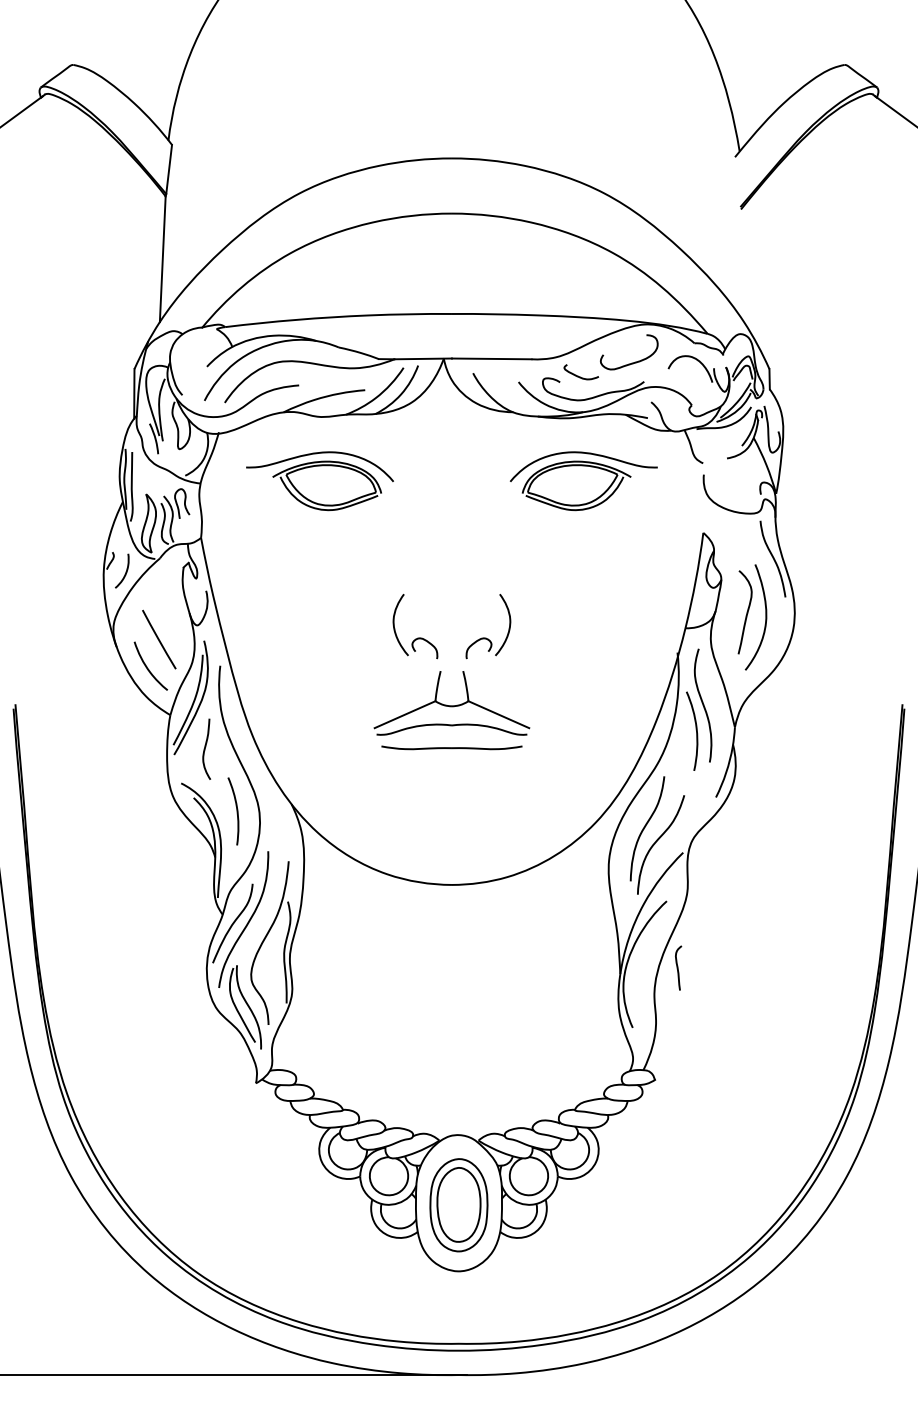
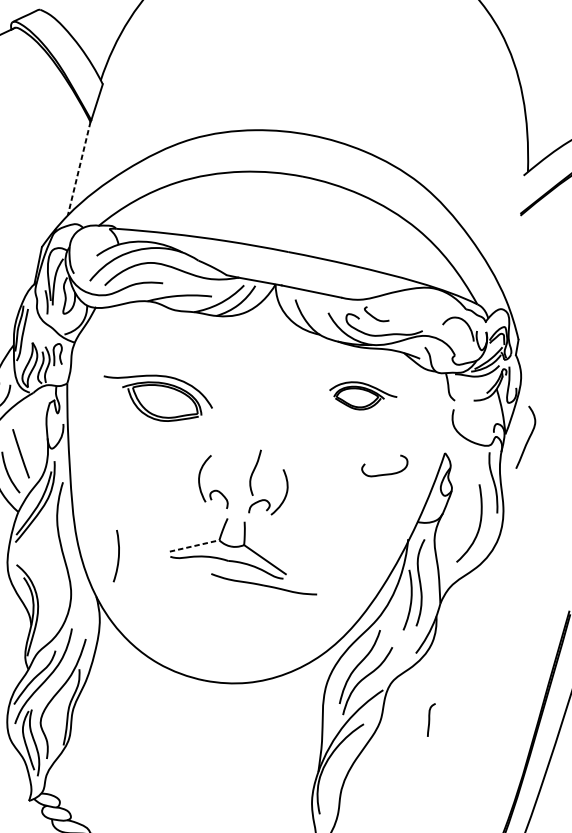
line: (162, 259) -> (78, 168), solid -> dashed
curve: (631, 362) -> (385, 473), moved
part: (319, 481) -> (156, 397), moved
part: (583, 481) -> (362, 396), size x0.6
curve: (746, 612) -> (528, 438), moved
line: (405, 714) -> (194, 545), solid -> dashed
part: (451, 747) -> (263, 584), moved
curve: (205, 748) -> (253, 471), moved
curve: (236, 811) -> (118, 556), moved
curve: (678, 967) -> (430, 719), moved

